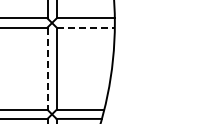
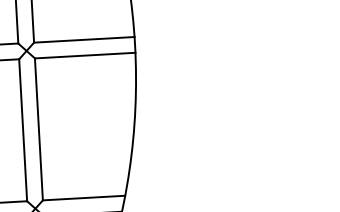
line: (86, 27) -> (86, 55), dashed -> solid
line: (47, 69) -> (23, 131), dashed -> solid

